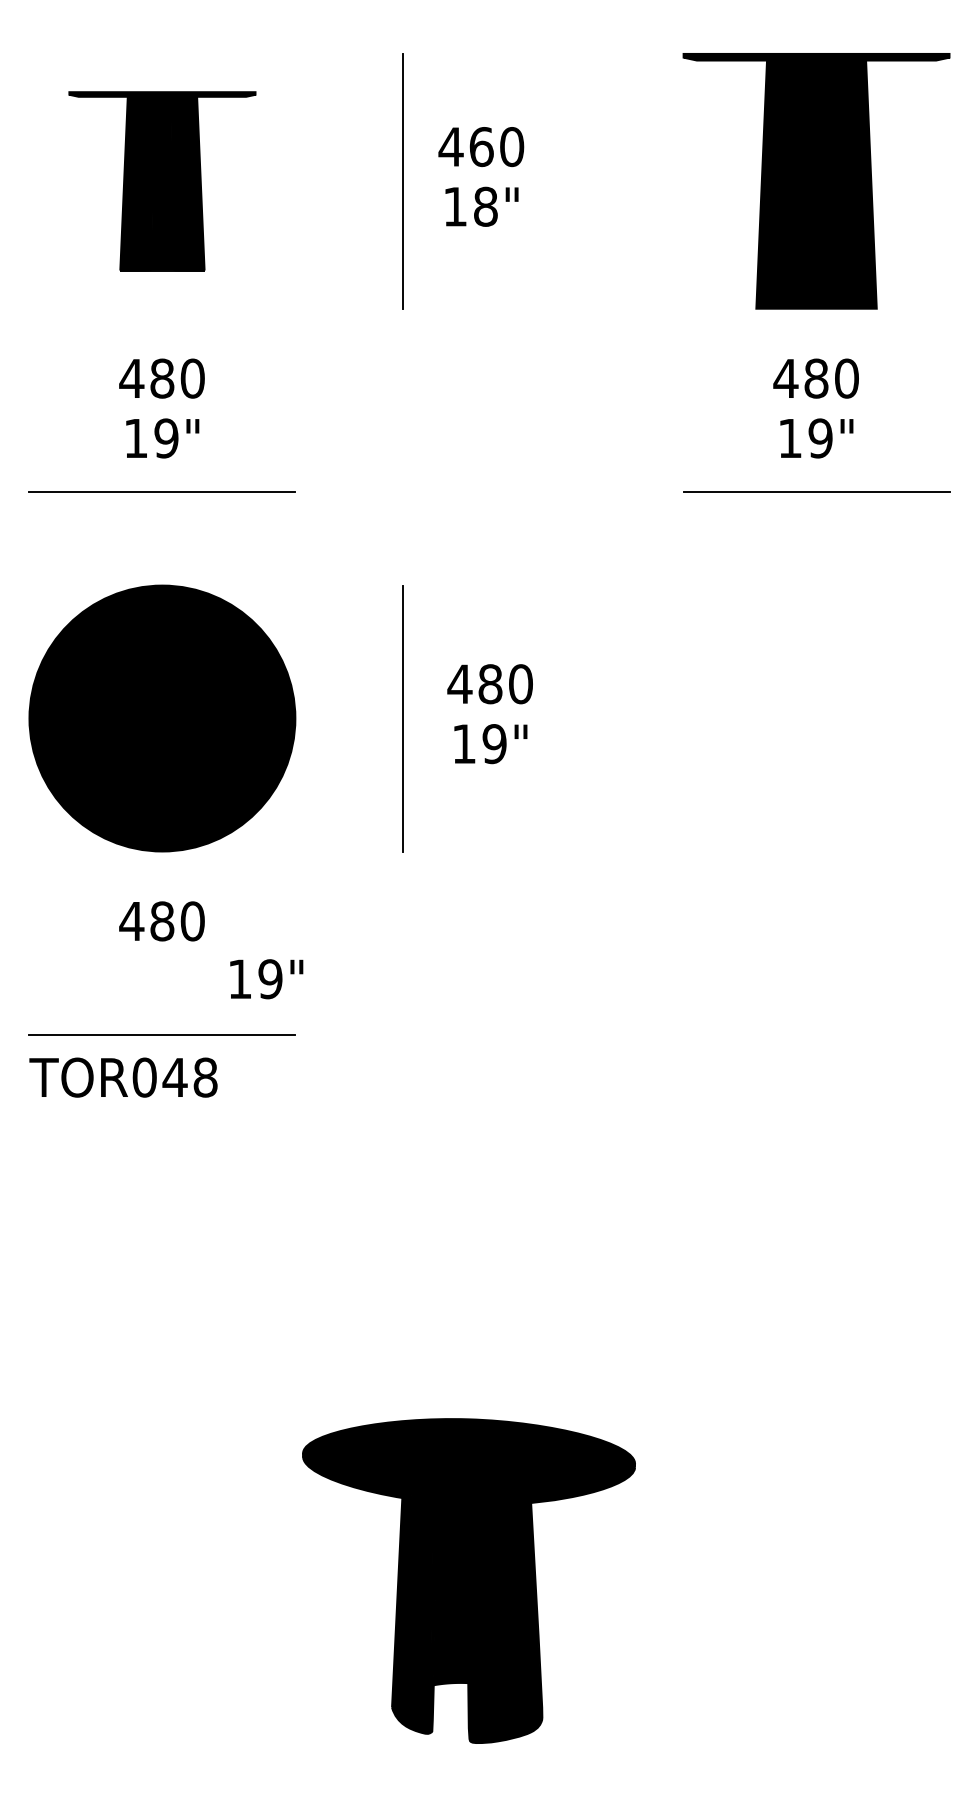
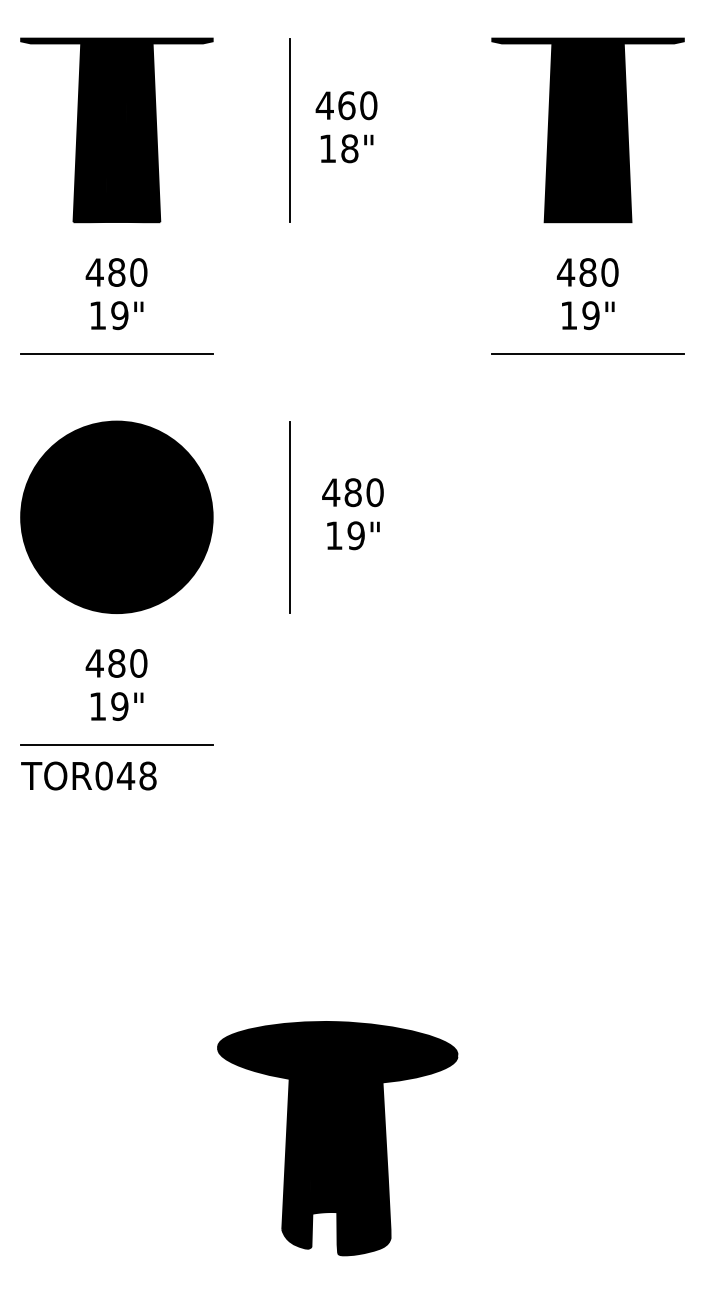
part: (162, 181) -> (116, 130), size x1.43
text: (266, 979) -> (116, 706), moved

